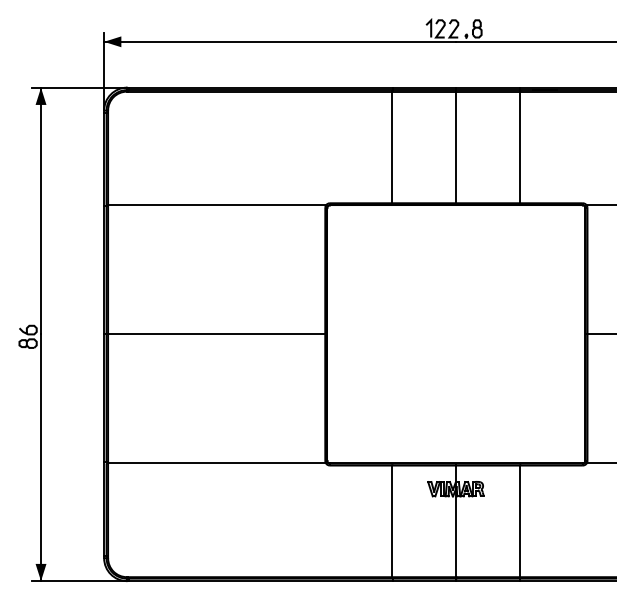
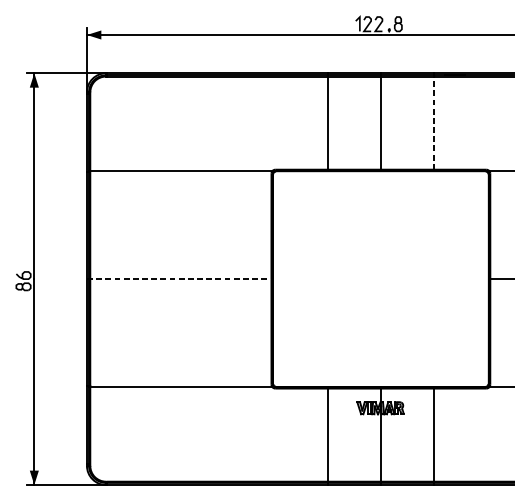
line: (520, 147) -> (434, 123), solid -> dashed
line: (216, 334) -> (180, 279), solid -> dashed

